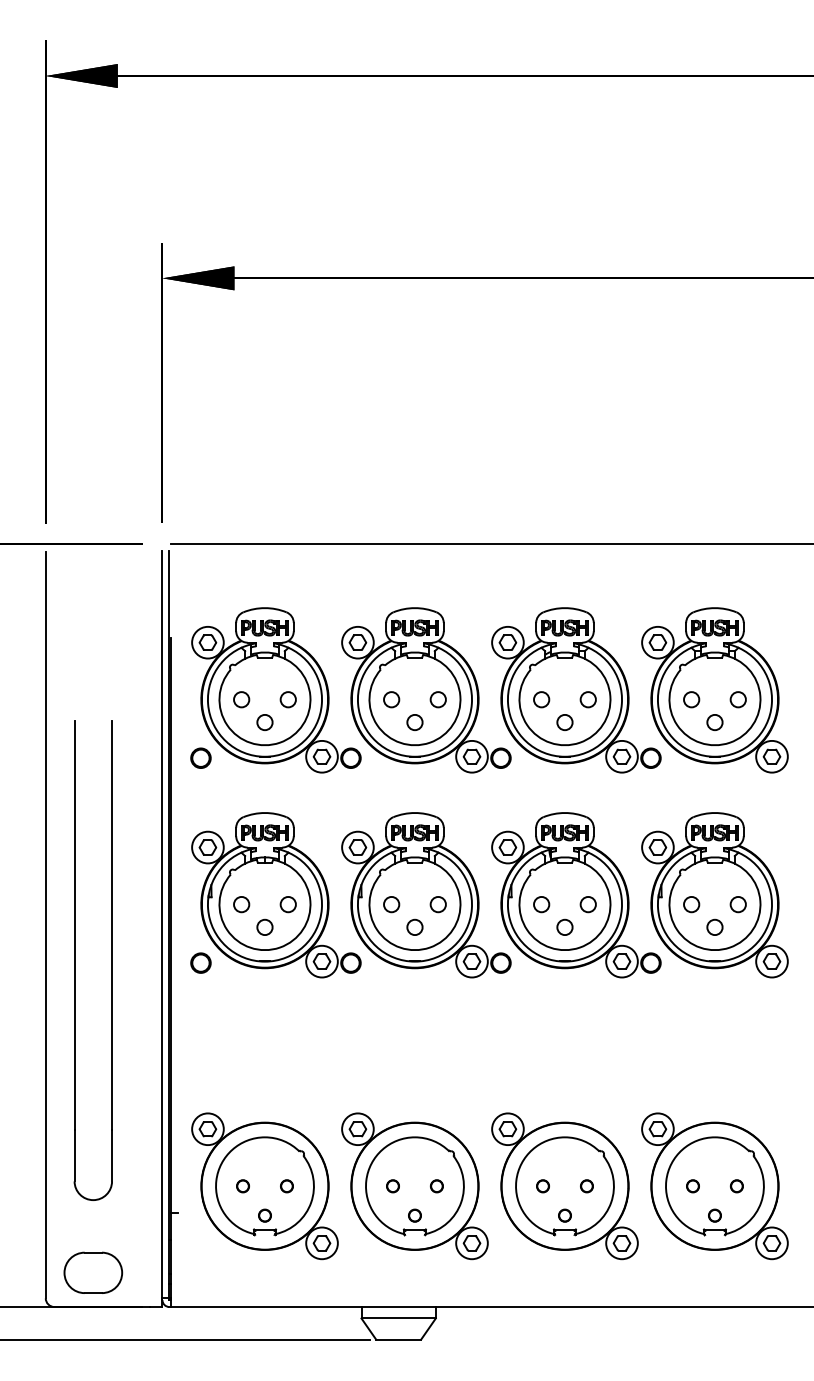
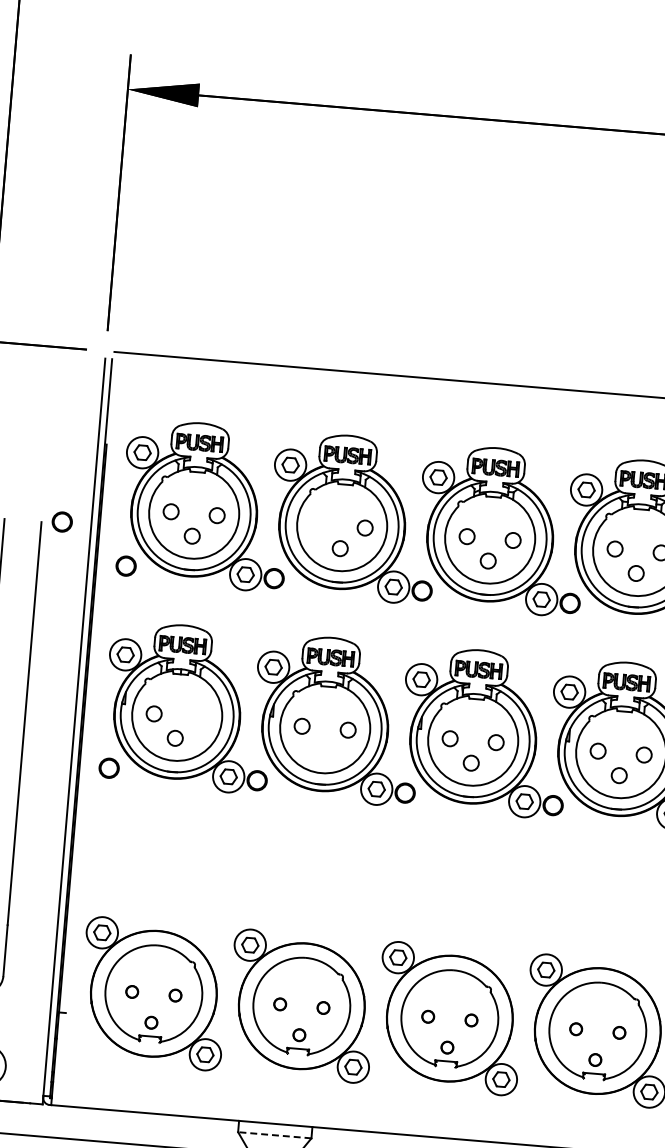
circle: (391, 699) -> (319, 523), removed
circle: (132, 718) -> (61, 521), added
circle: (287, 904) -> (199, 717), removed
circle: (414, 926) -> (322, 749), removed
line: (398, 1318) -> (274, 1135), solid -> dashed

